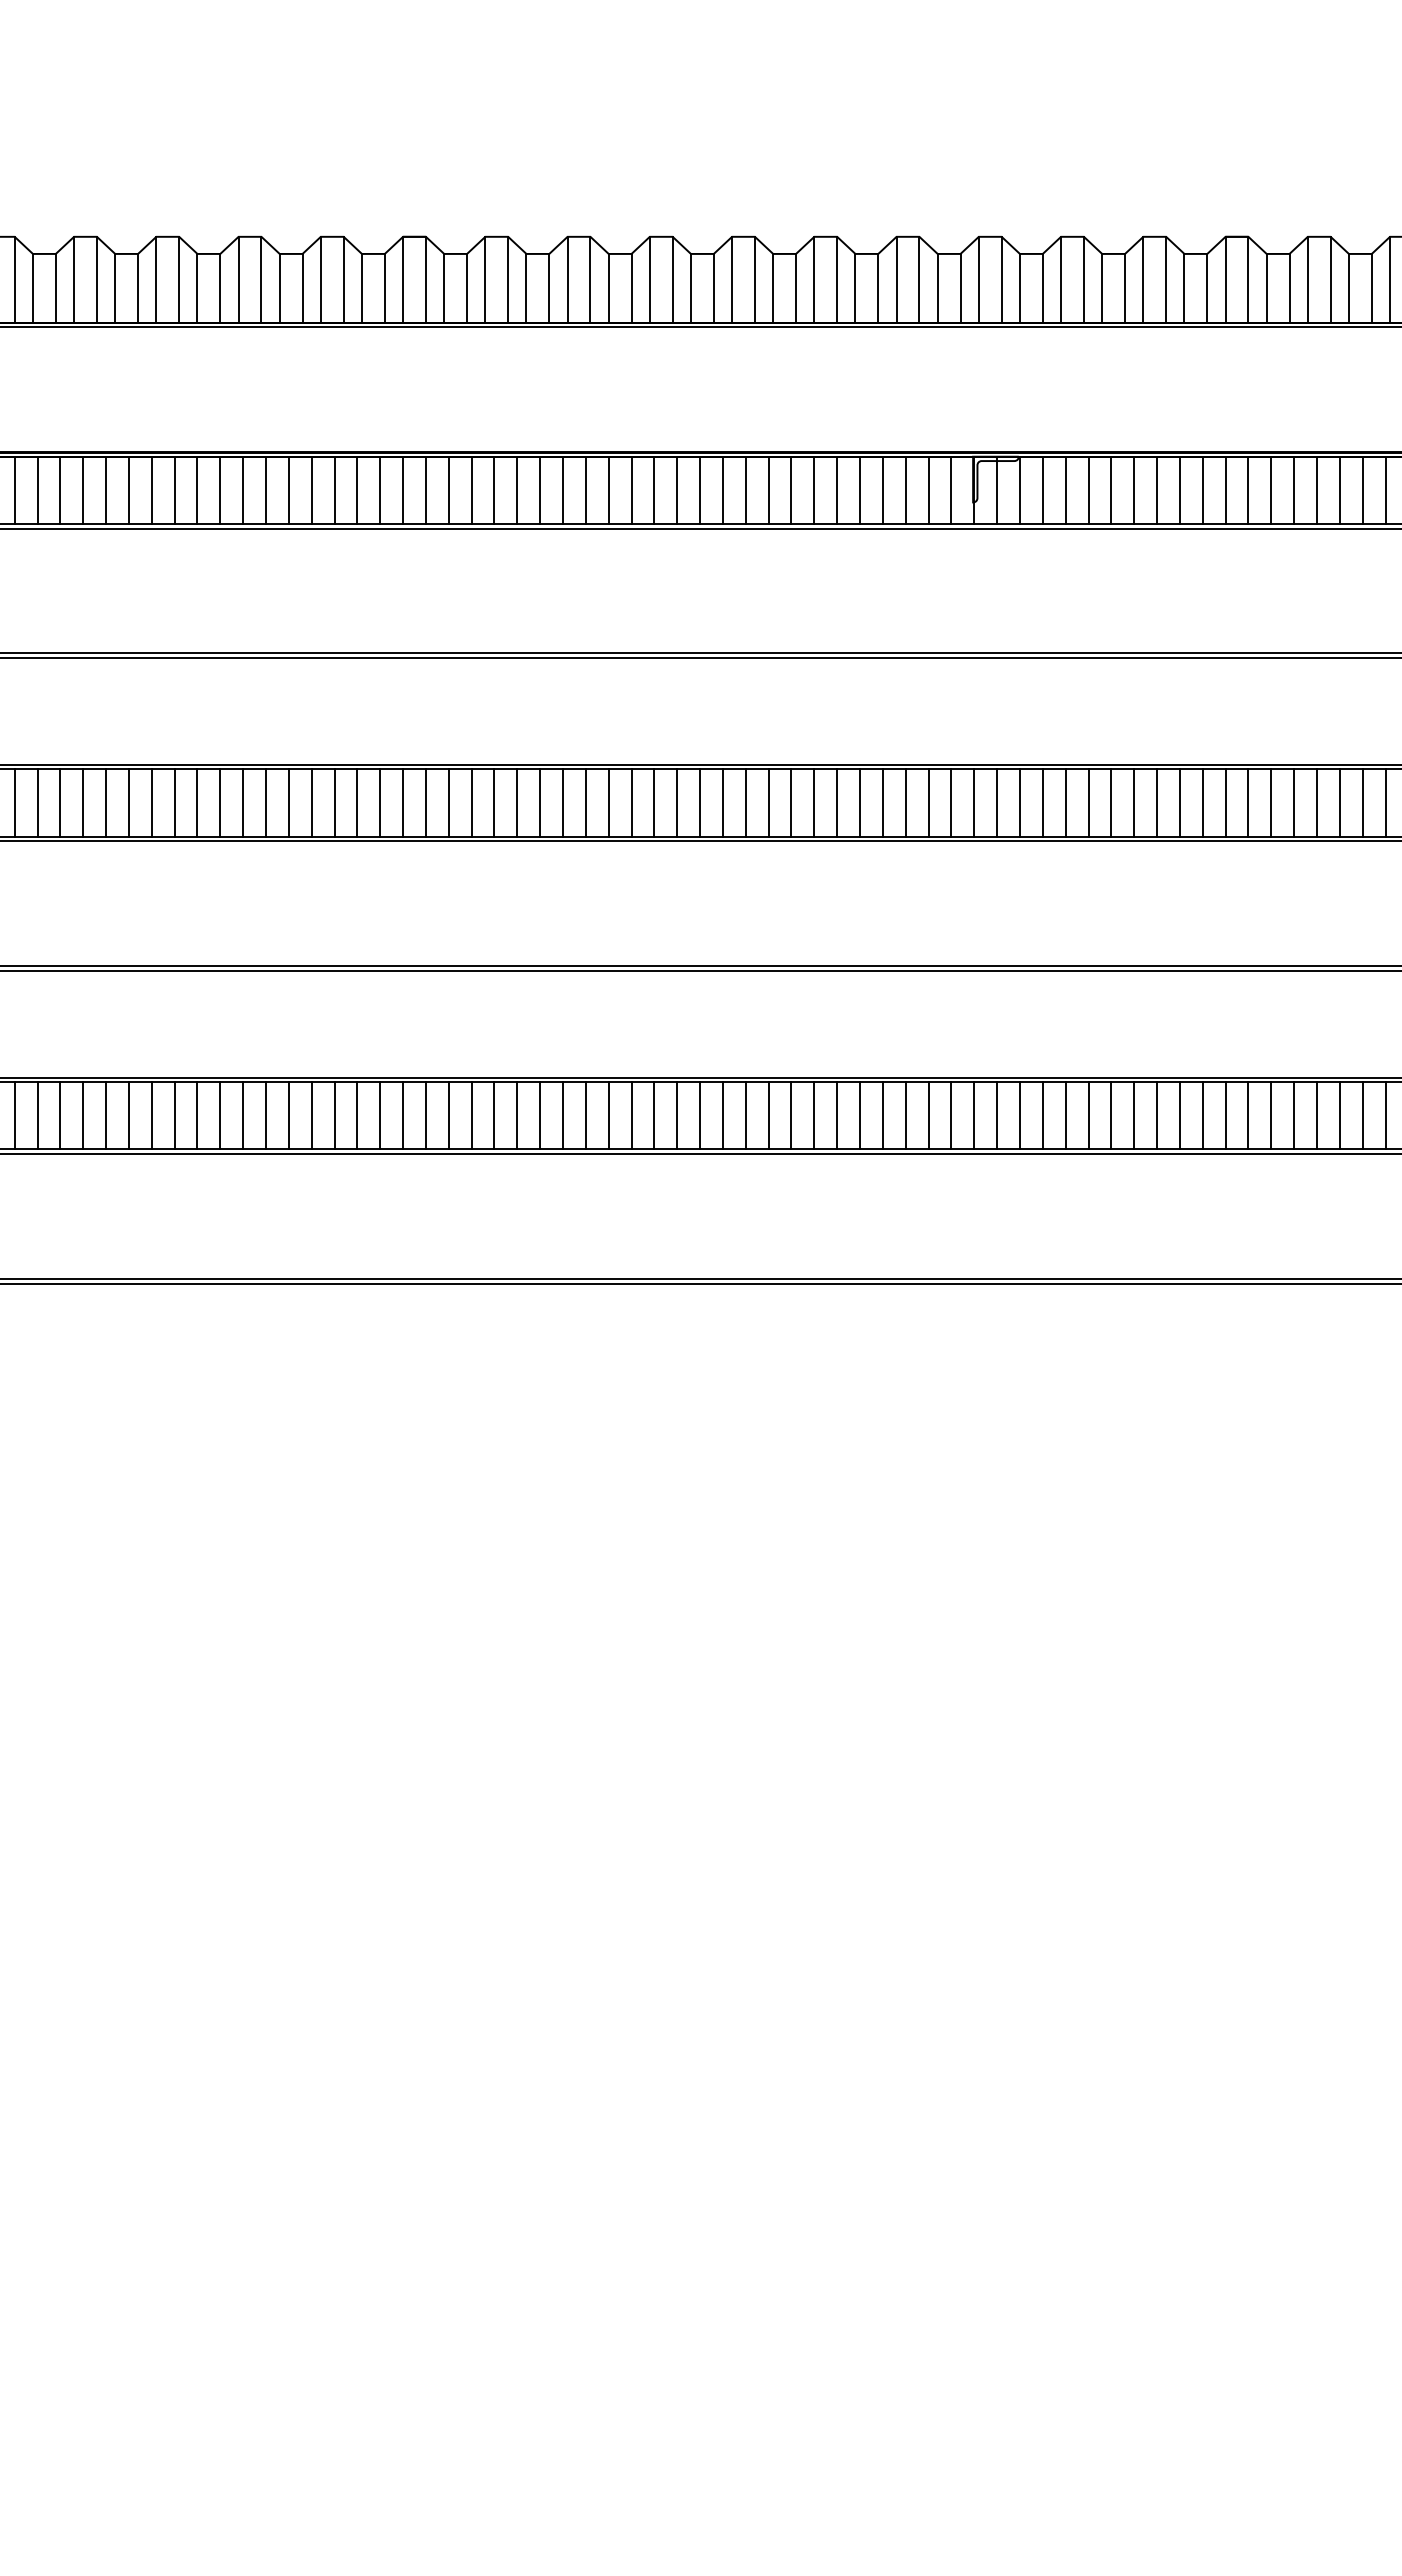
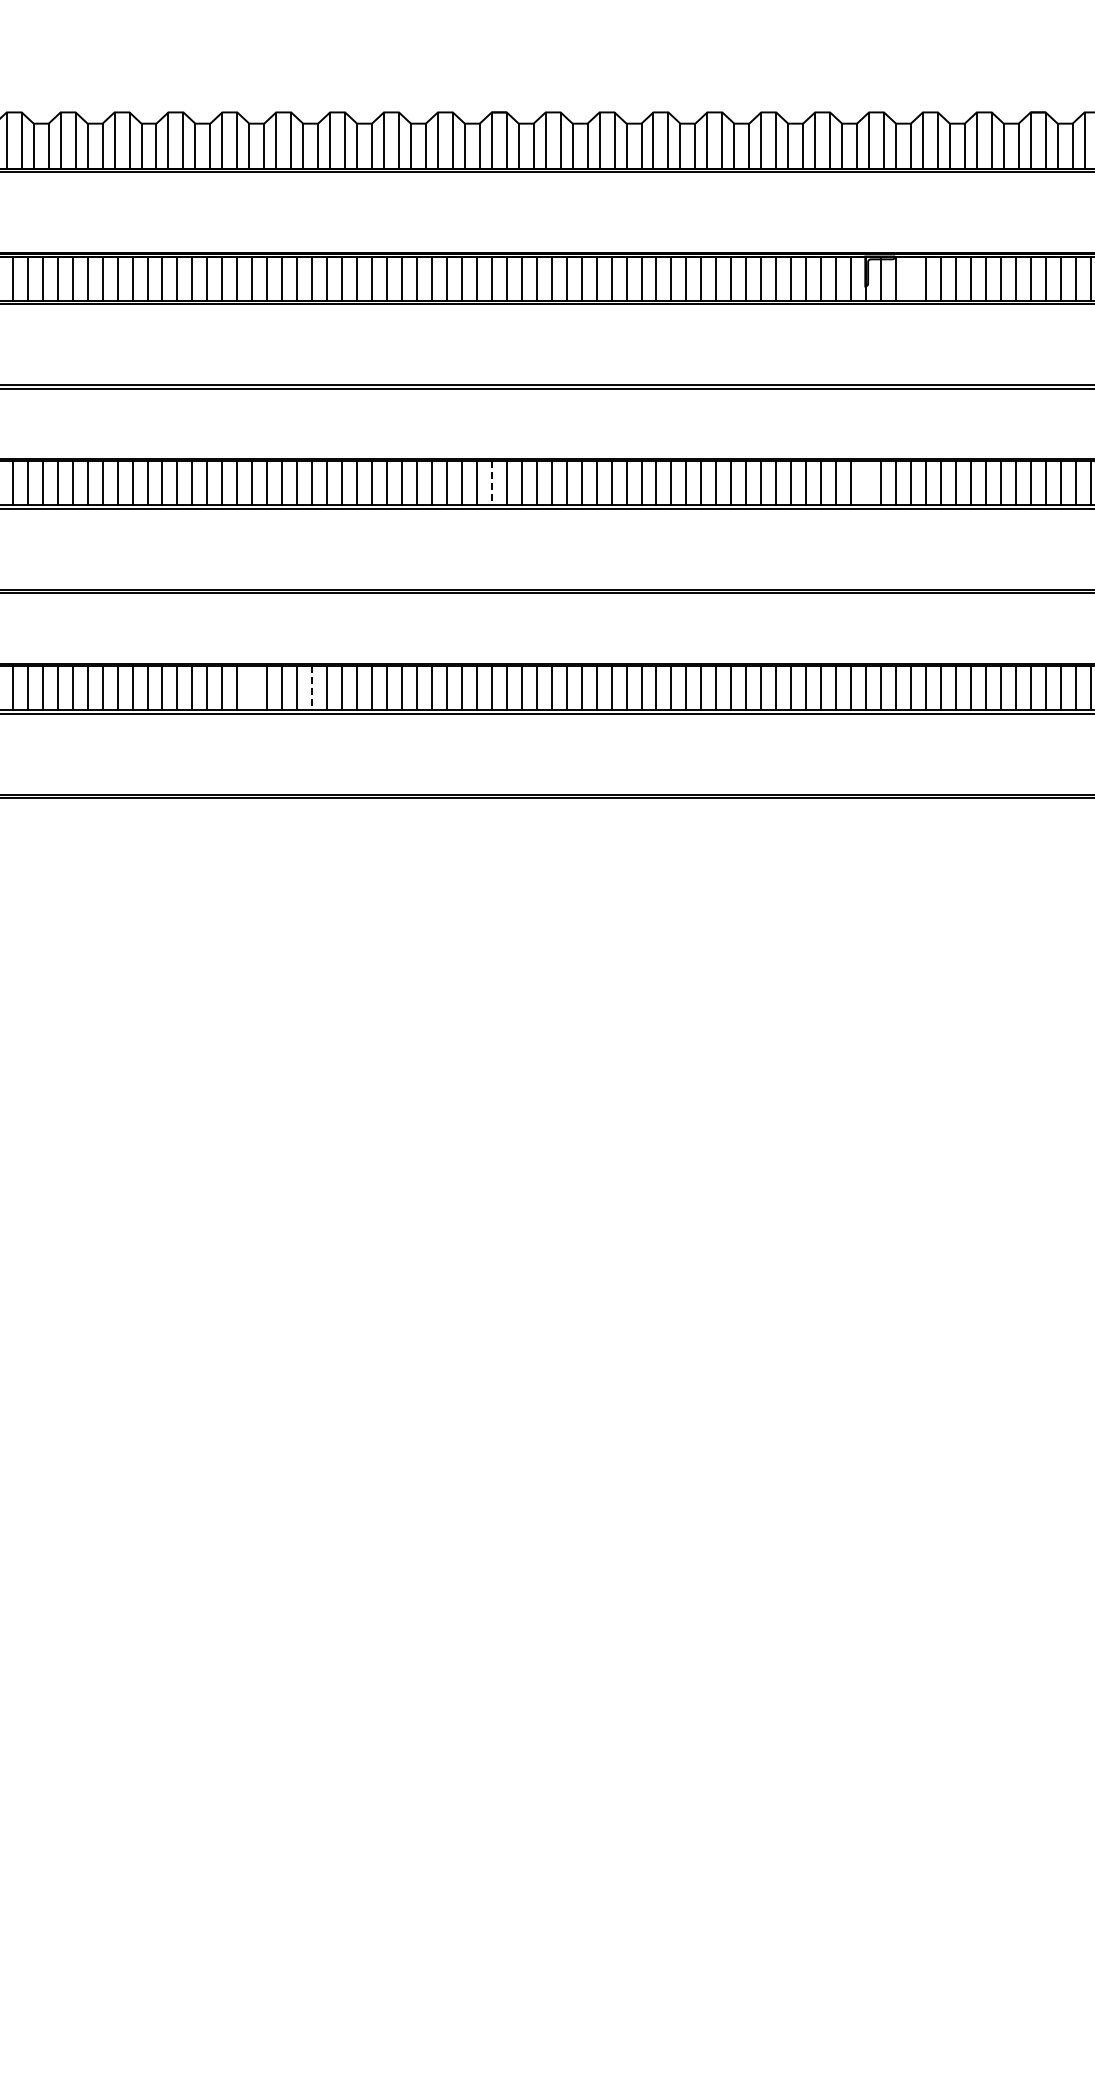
line: (1042, 490) -> (910, 278), removed
line: (402, 803) -> (491, 483), solid -> dashed
line: (974, 803) -> (866, 483), removed
line: (37, 1116) -> (252, 688), removed
line: (129, 1116) -> (312, 688), solid -> dashed

